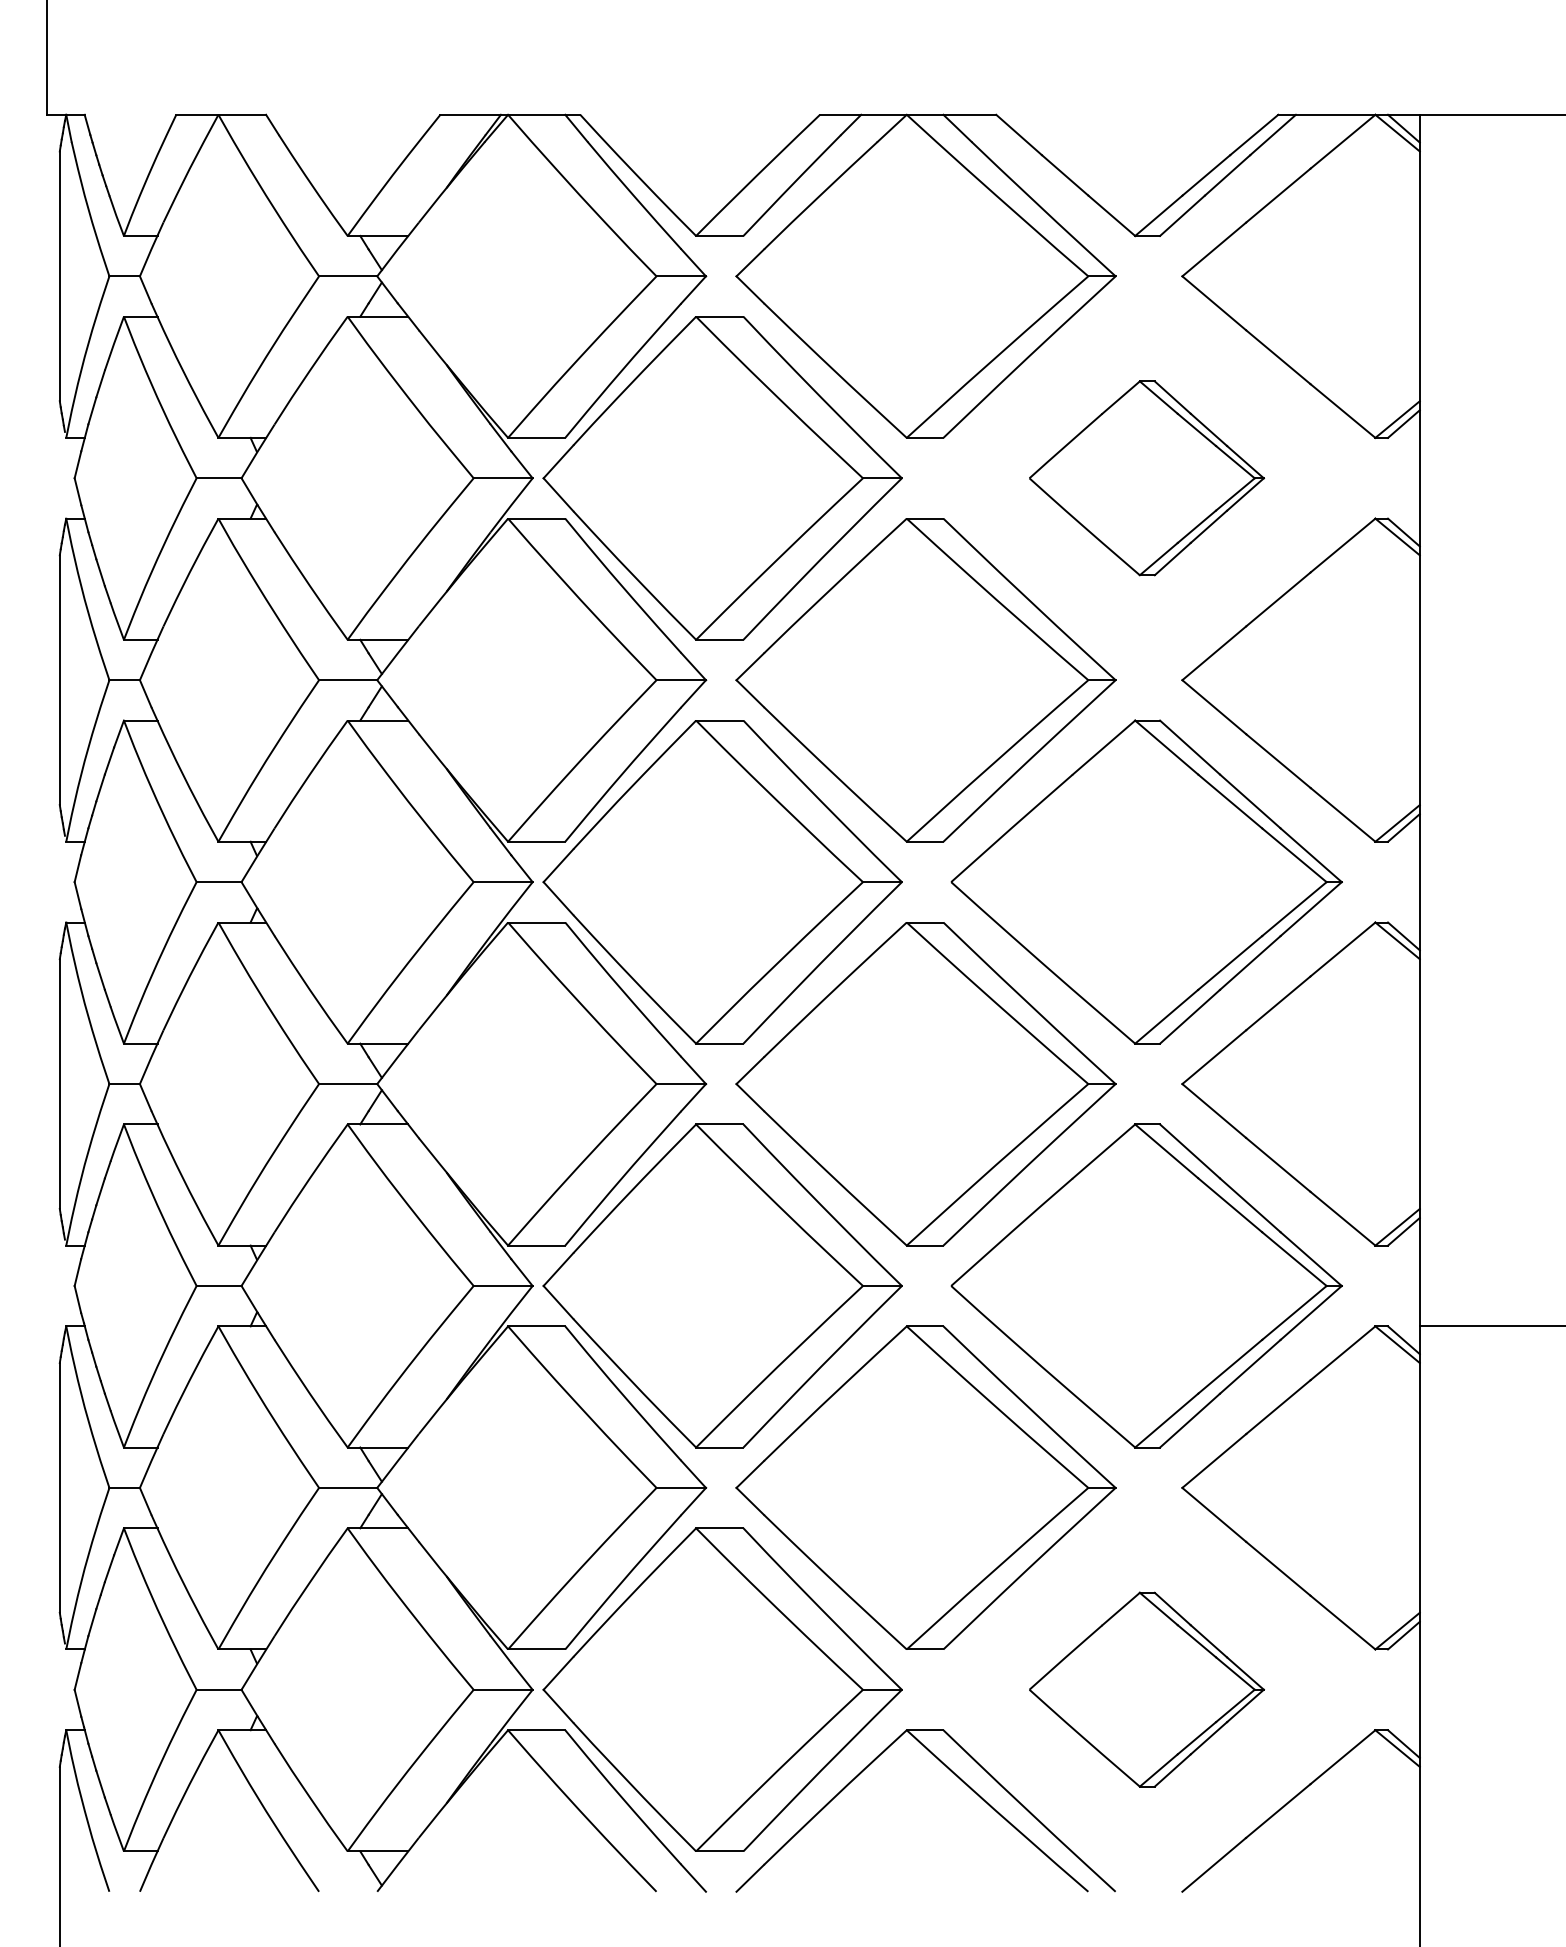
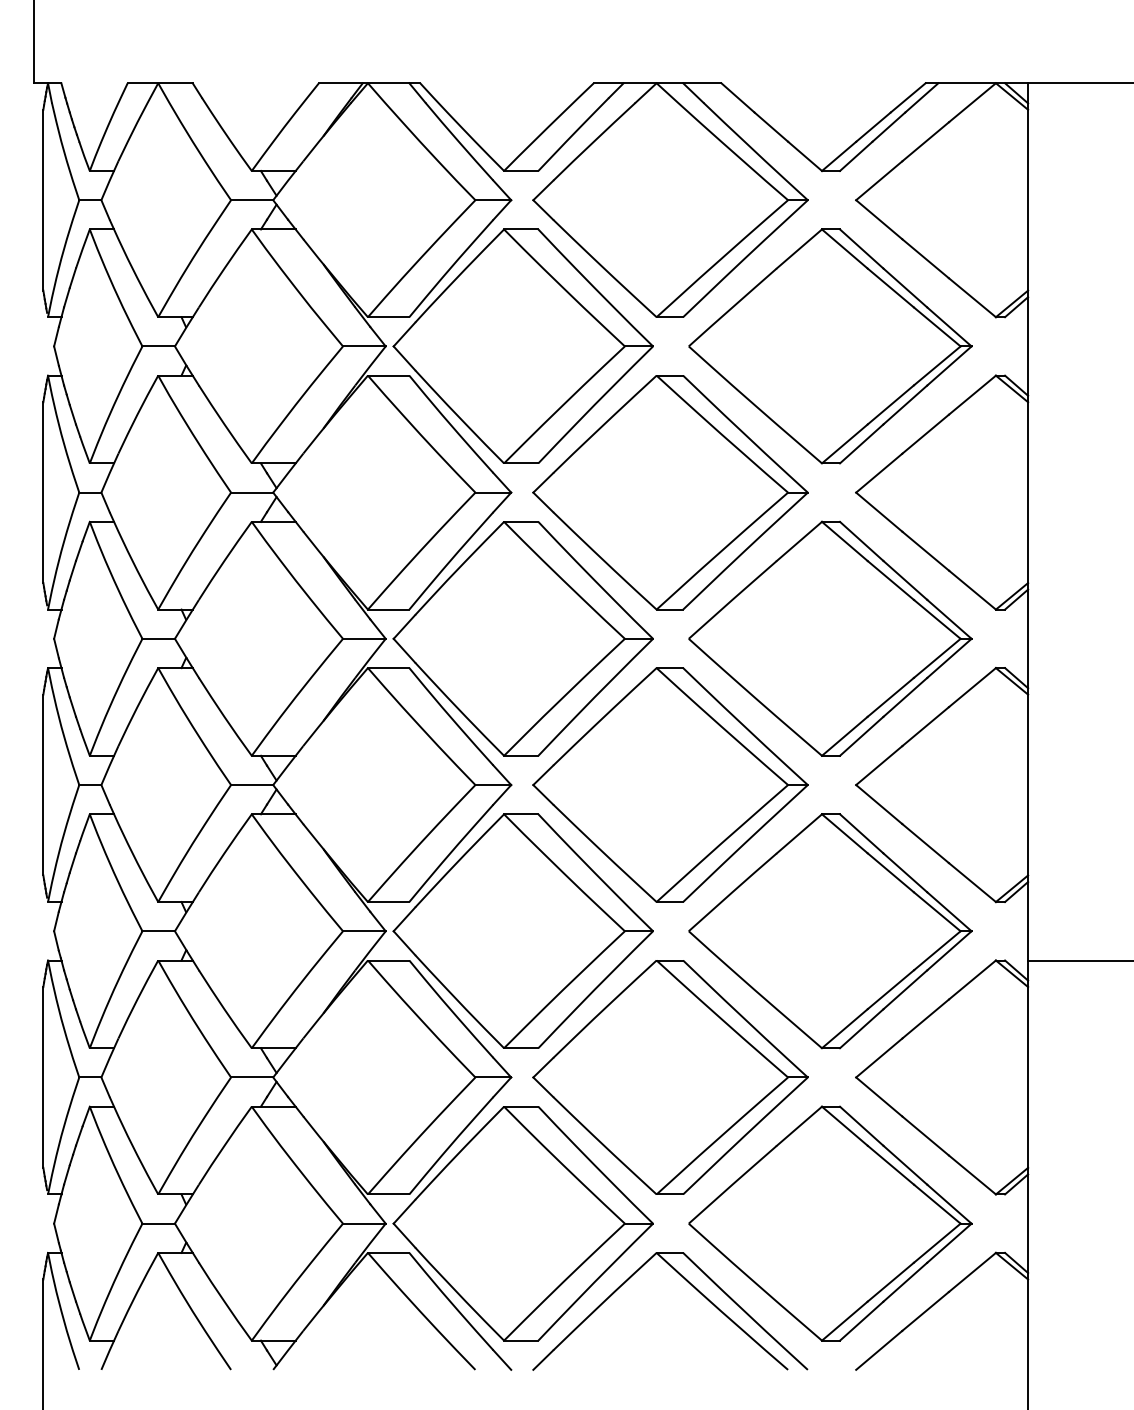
part: (1146, 478) -> (830, 346), size x1.67
part: (1146, 1689) -> (830, 1223), size x1.67

